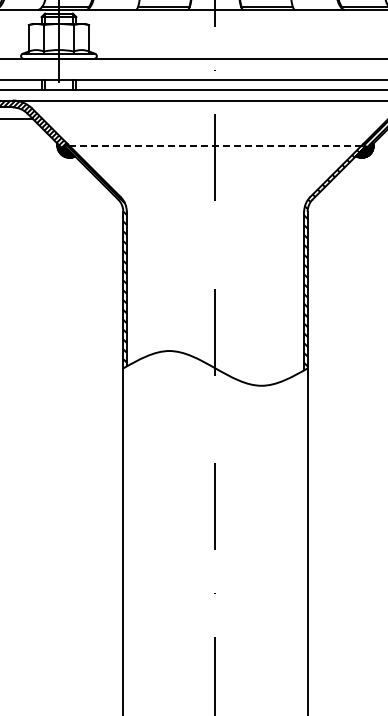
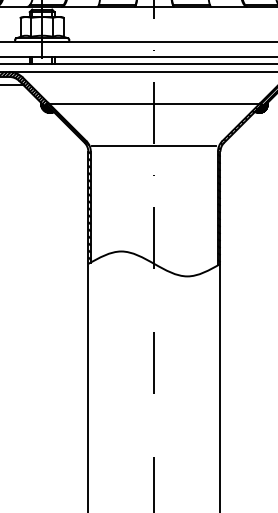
line: (215, 145) -> (154, 104), dashed -> solid
line: (215, 203) -> (154, 145), added

